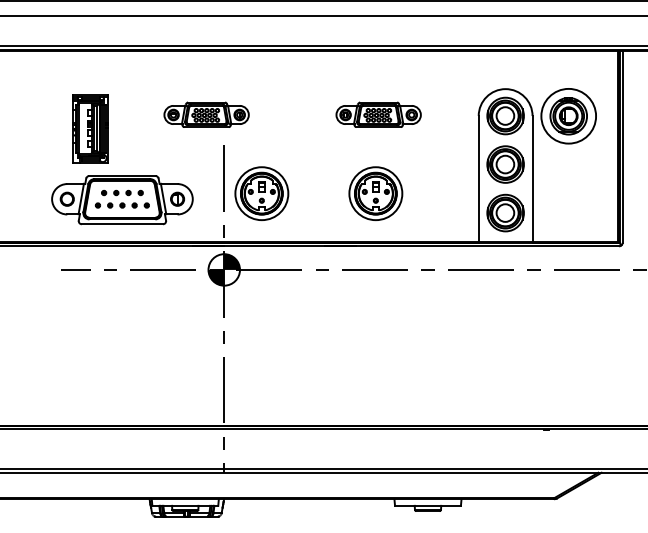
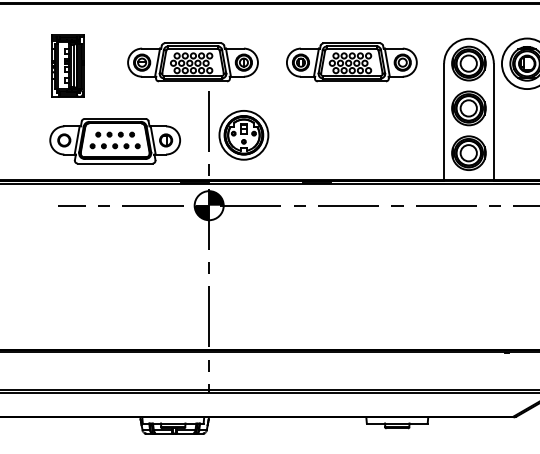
part: (206, 114) -> (192, 62), size x1.67
part: (378, 114) -> (351, 62), size x1.67
part: (90, 128) -> (68, 65), moved
part: (375, 193) -> (348, 135), removed

